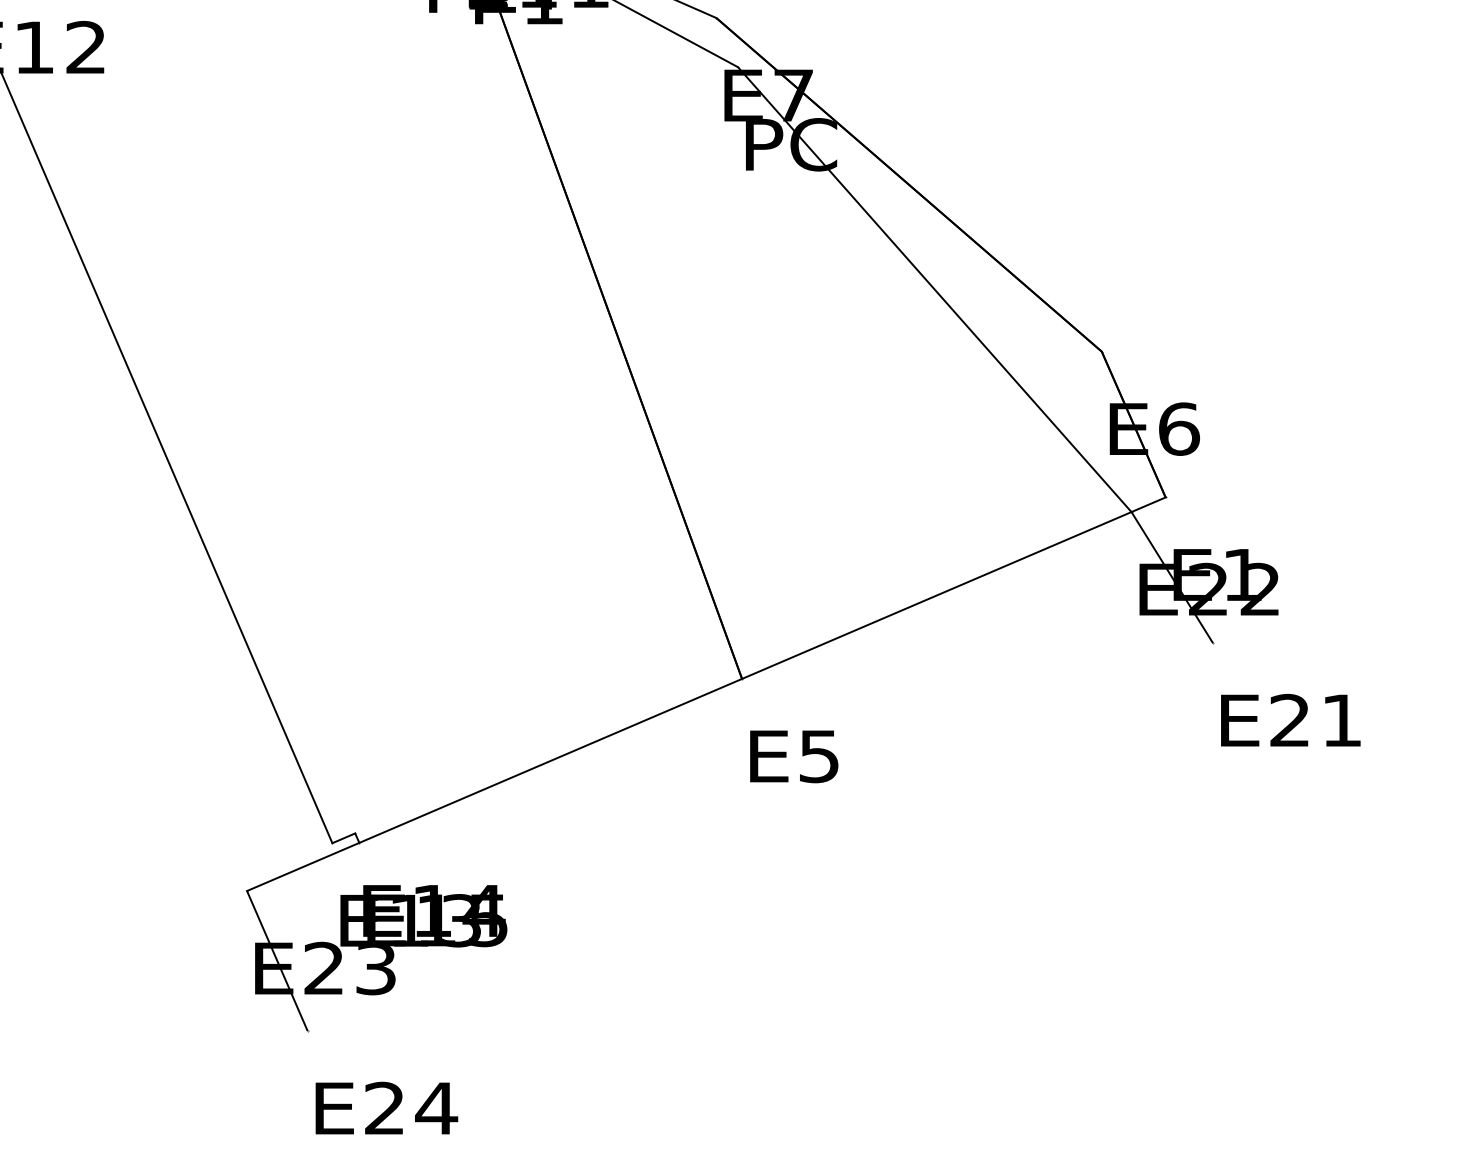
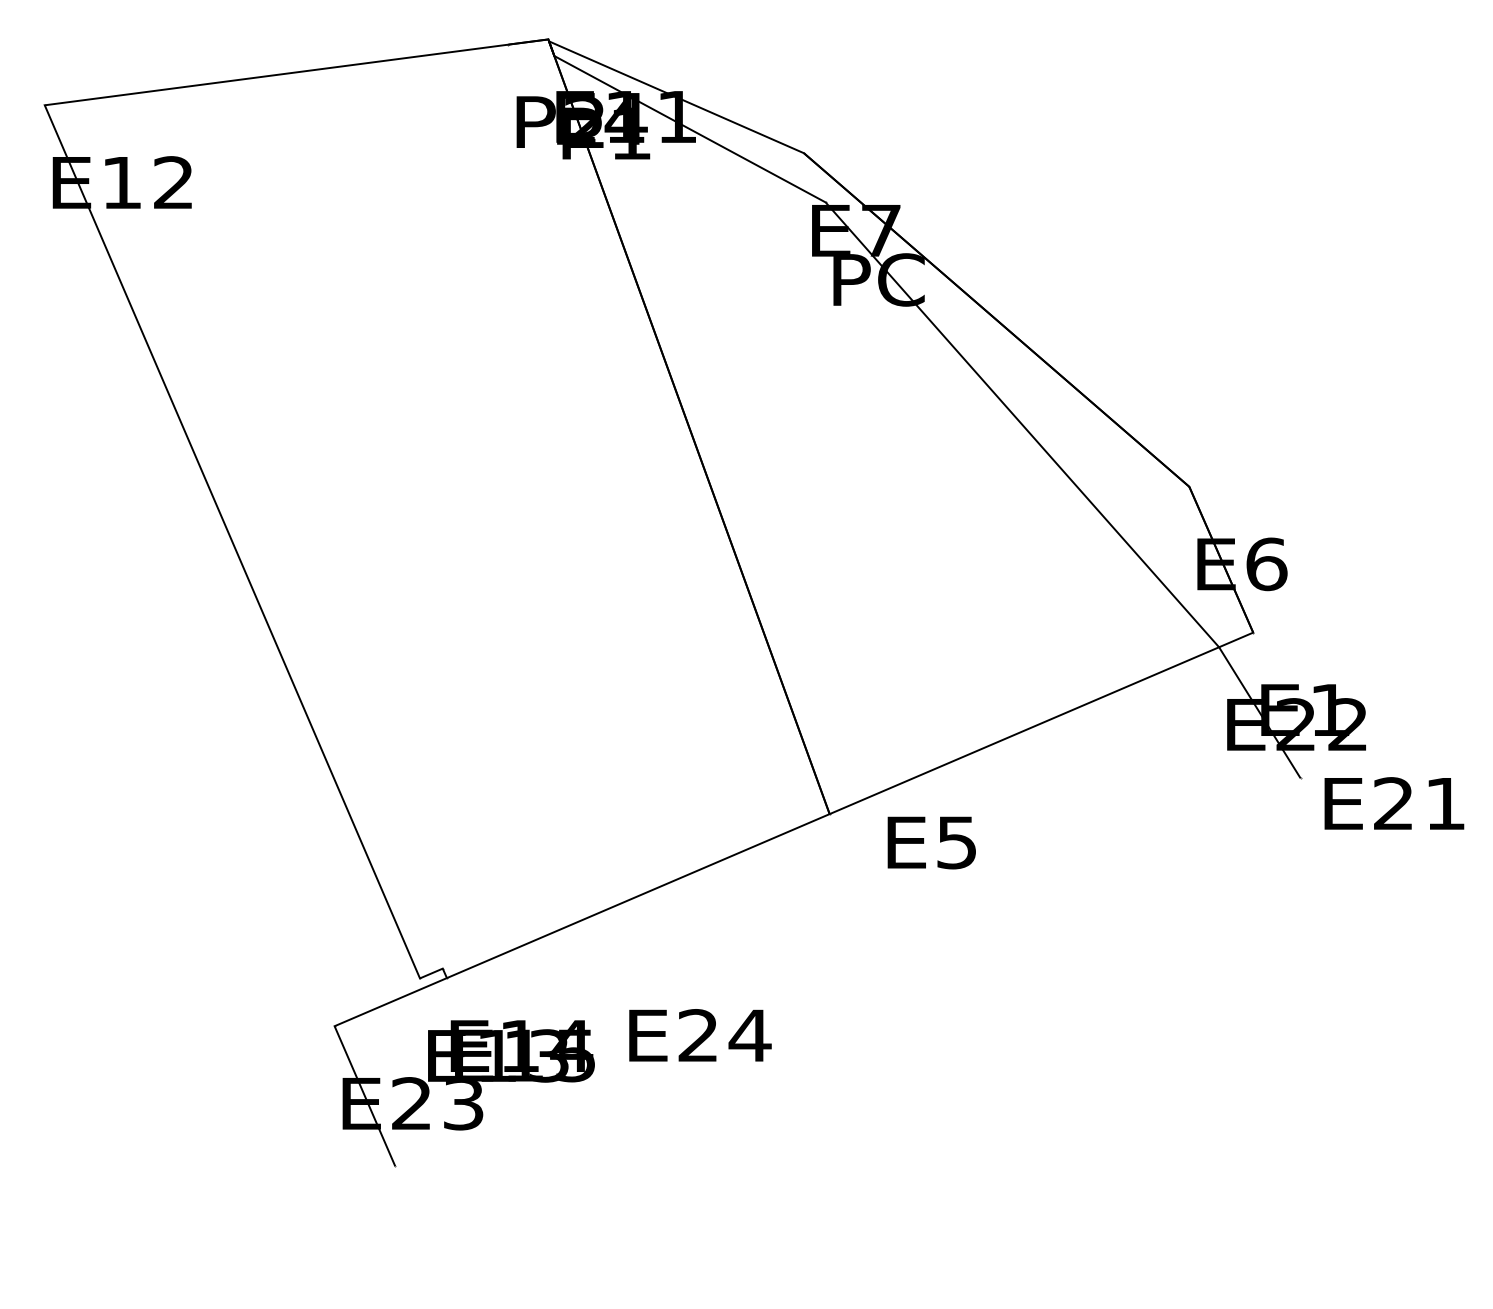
text: (1290, 720) -> (1394, 803), moved
text: (793, 756) -> (931, 842), moved
text: (386, 1108) -> (700, 1035), moved

